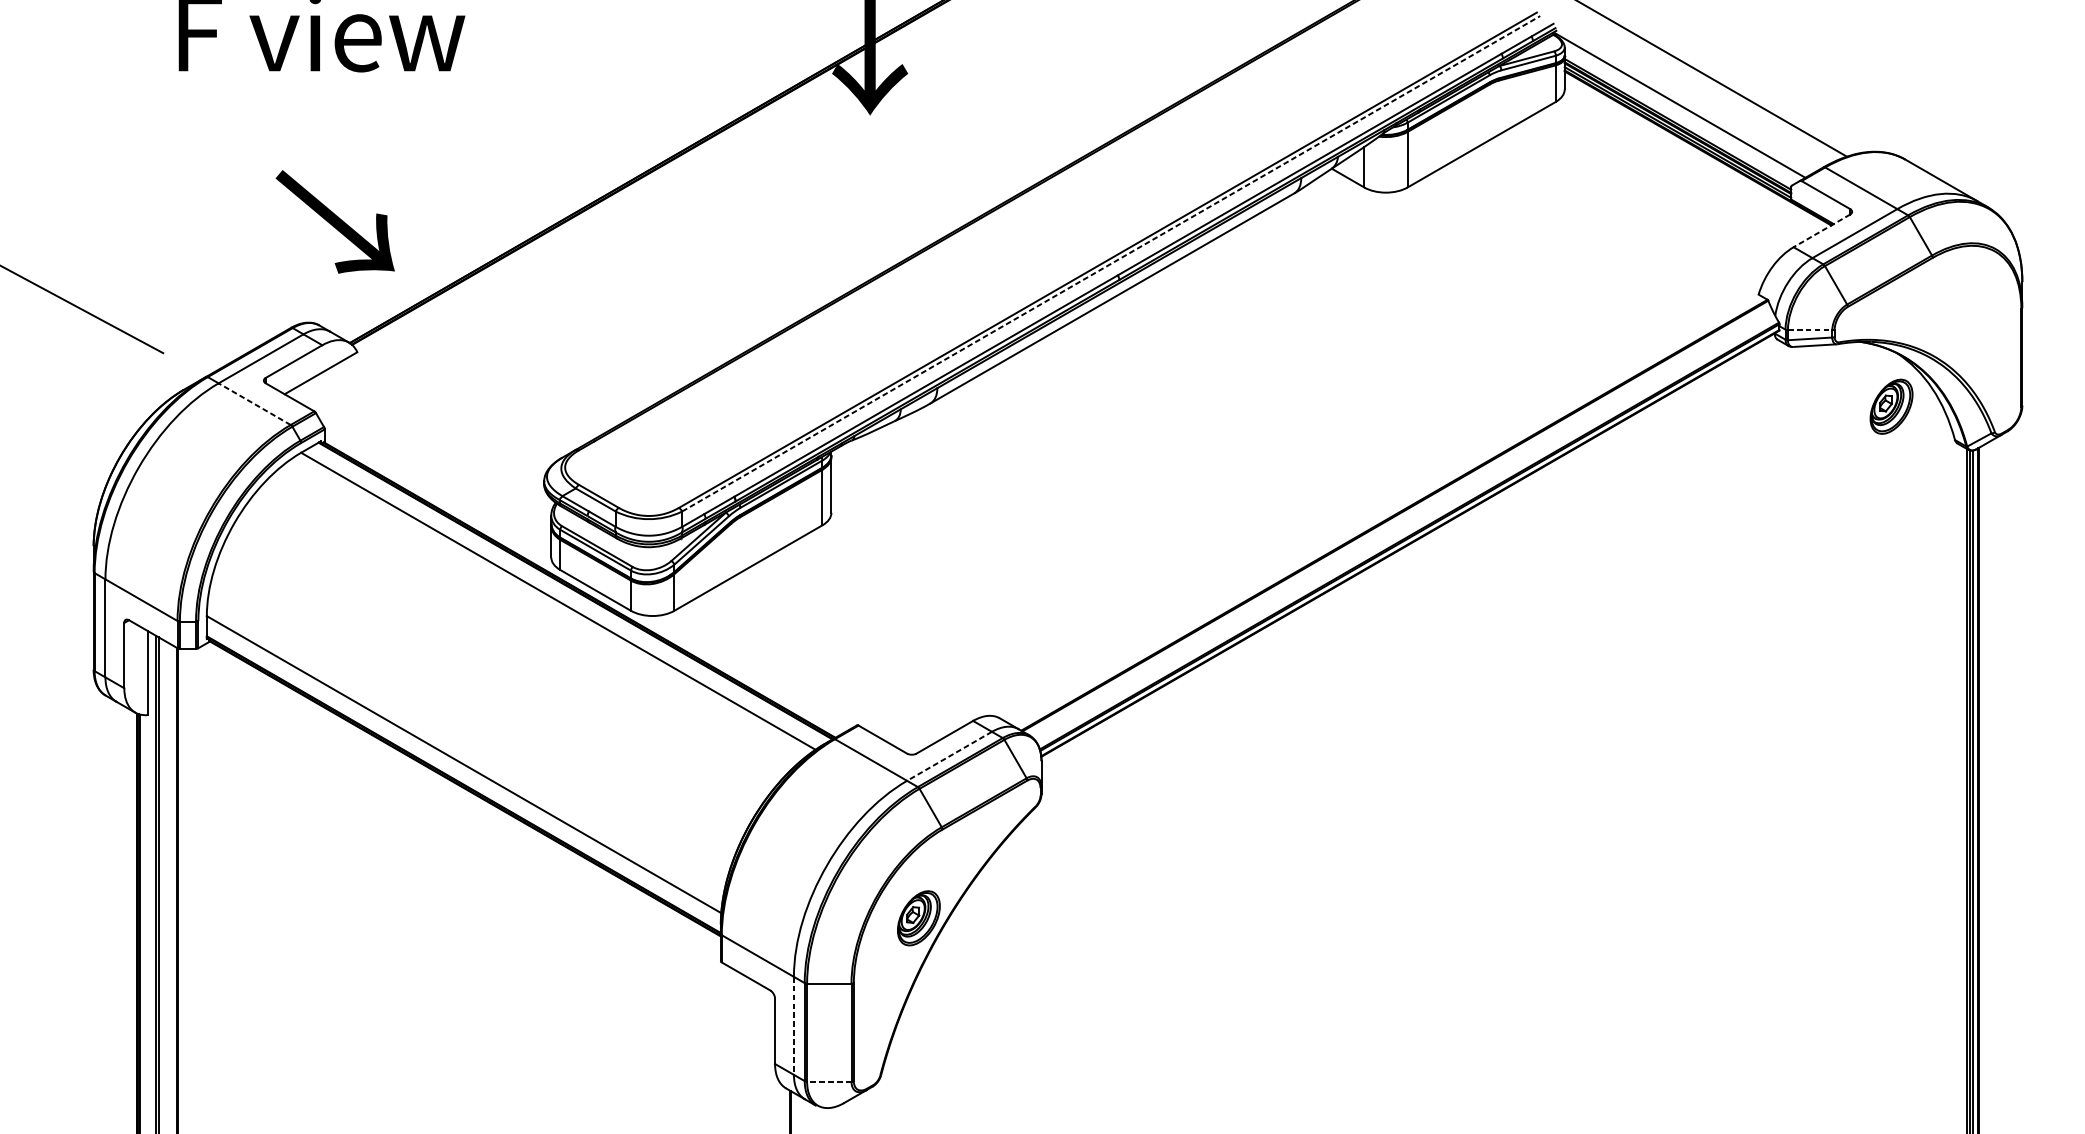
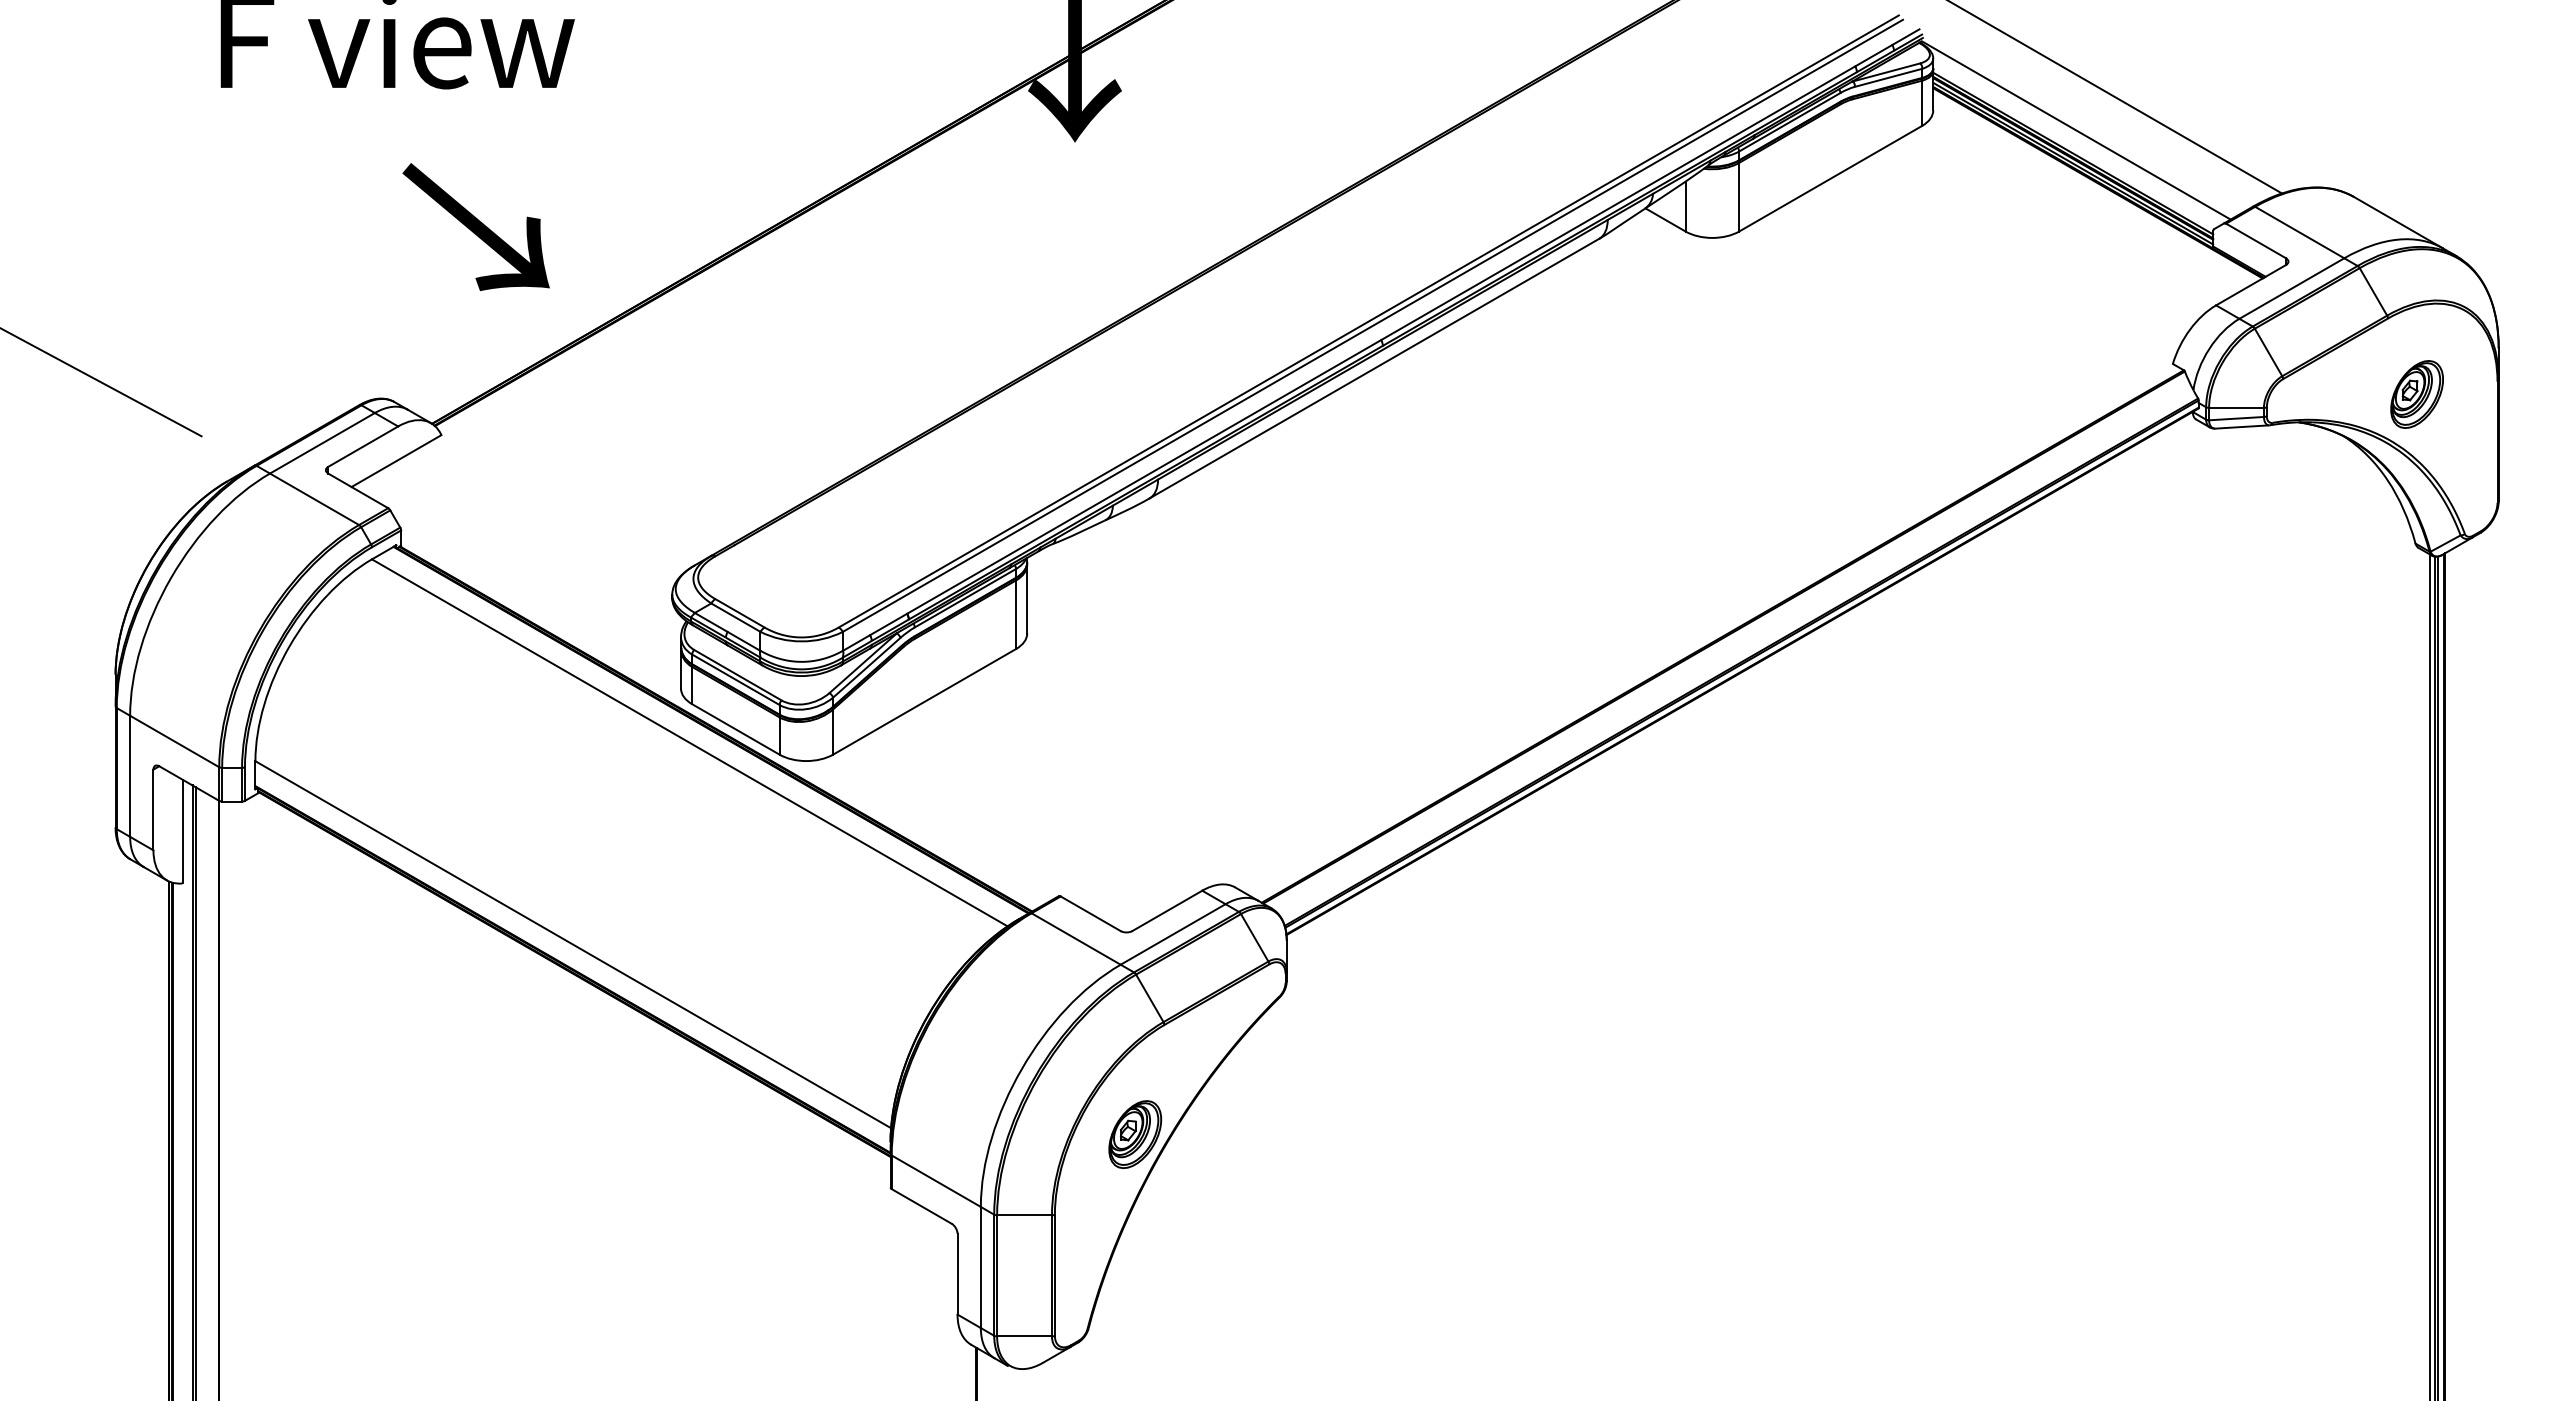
text: (334, 222) -> (475, 227), moved
line: (1821, 231) -> (2250, 285), dashed -> solid
line: (1111, 263) -> (1373, 325), dashed -> solid
line: (1810, 329) -> (2237, 407), dashed -> solid
line: (254, 404) -> (314, 499), dashed -> solid
part: (1891, 406) -> (2416, 394), moved
line: (949, 756) -> (1173, 934), dashed -> solid
line: (793, 1025) -> (980, 1267), dashed -> solid
line: (829, 1081) -> (1024, 1336), dashed -> solid

